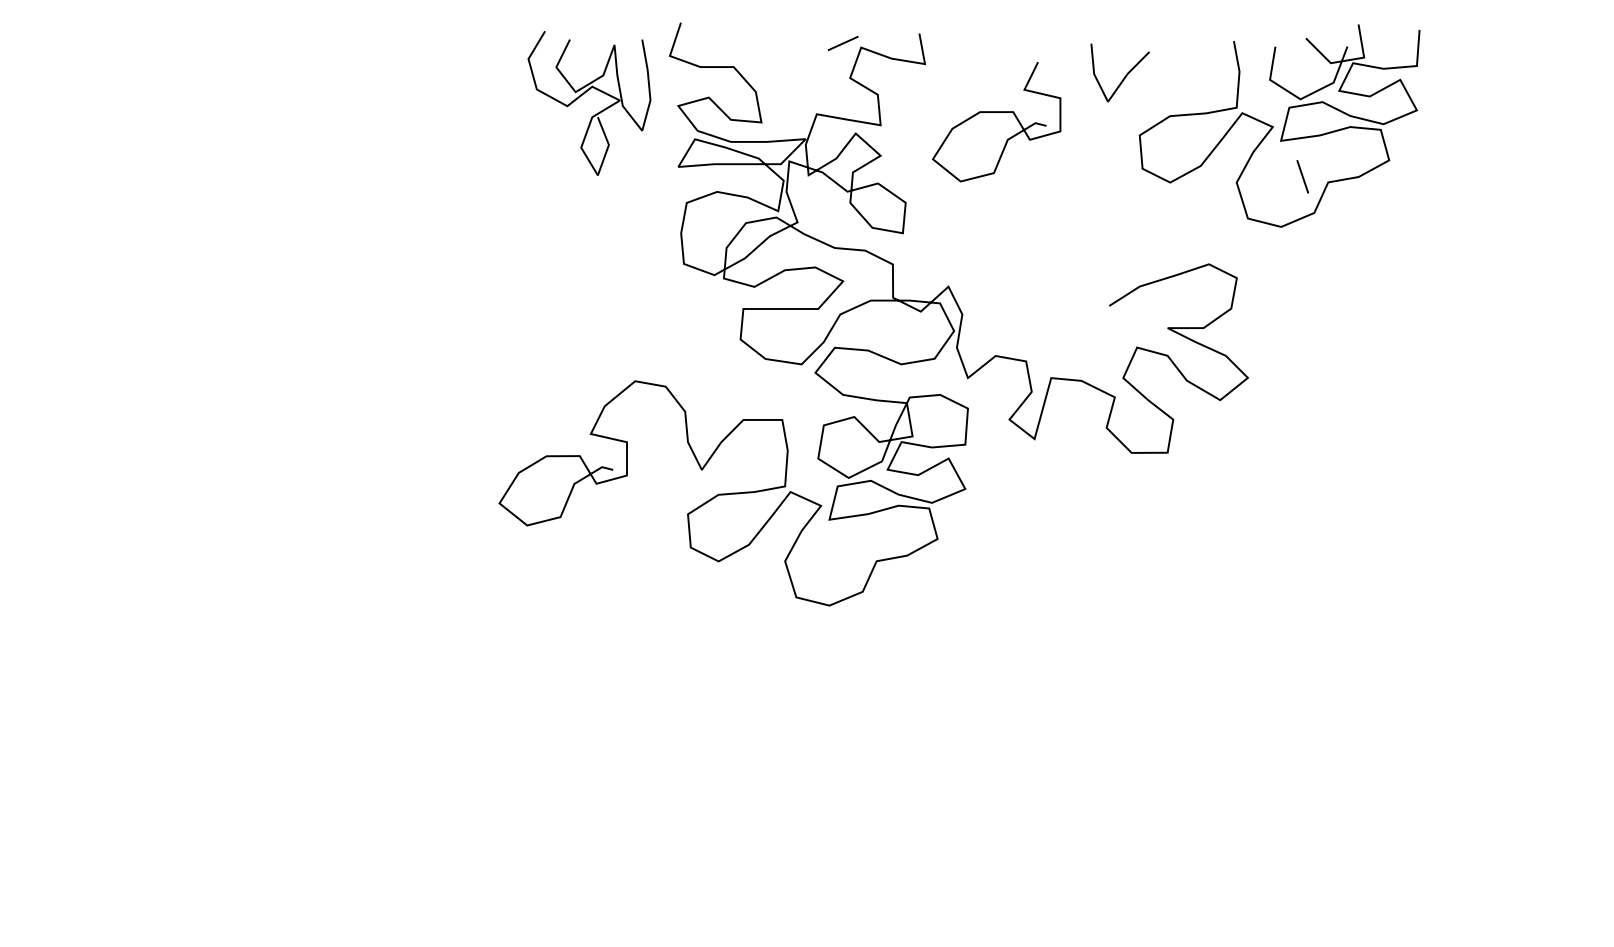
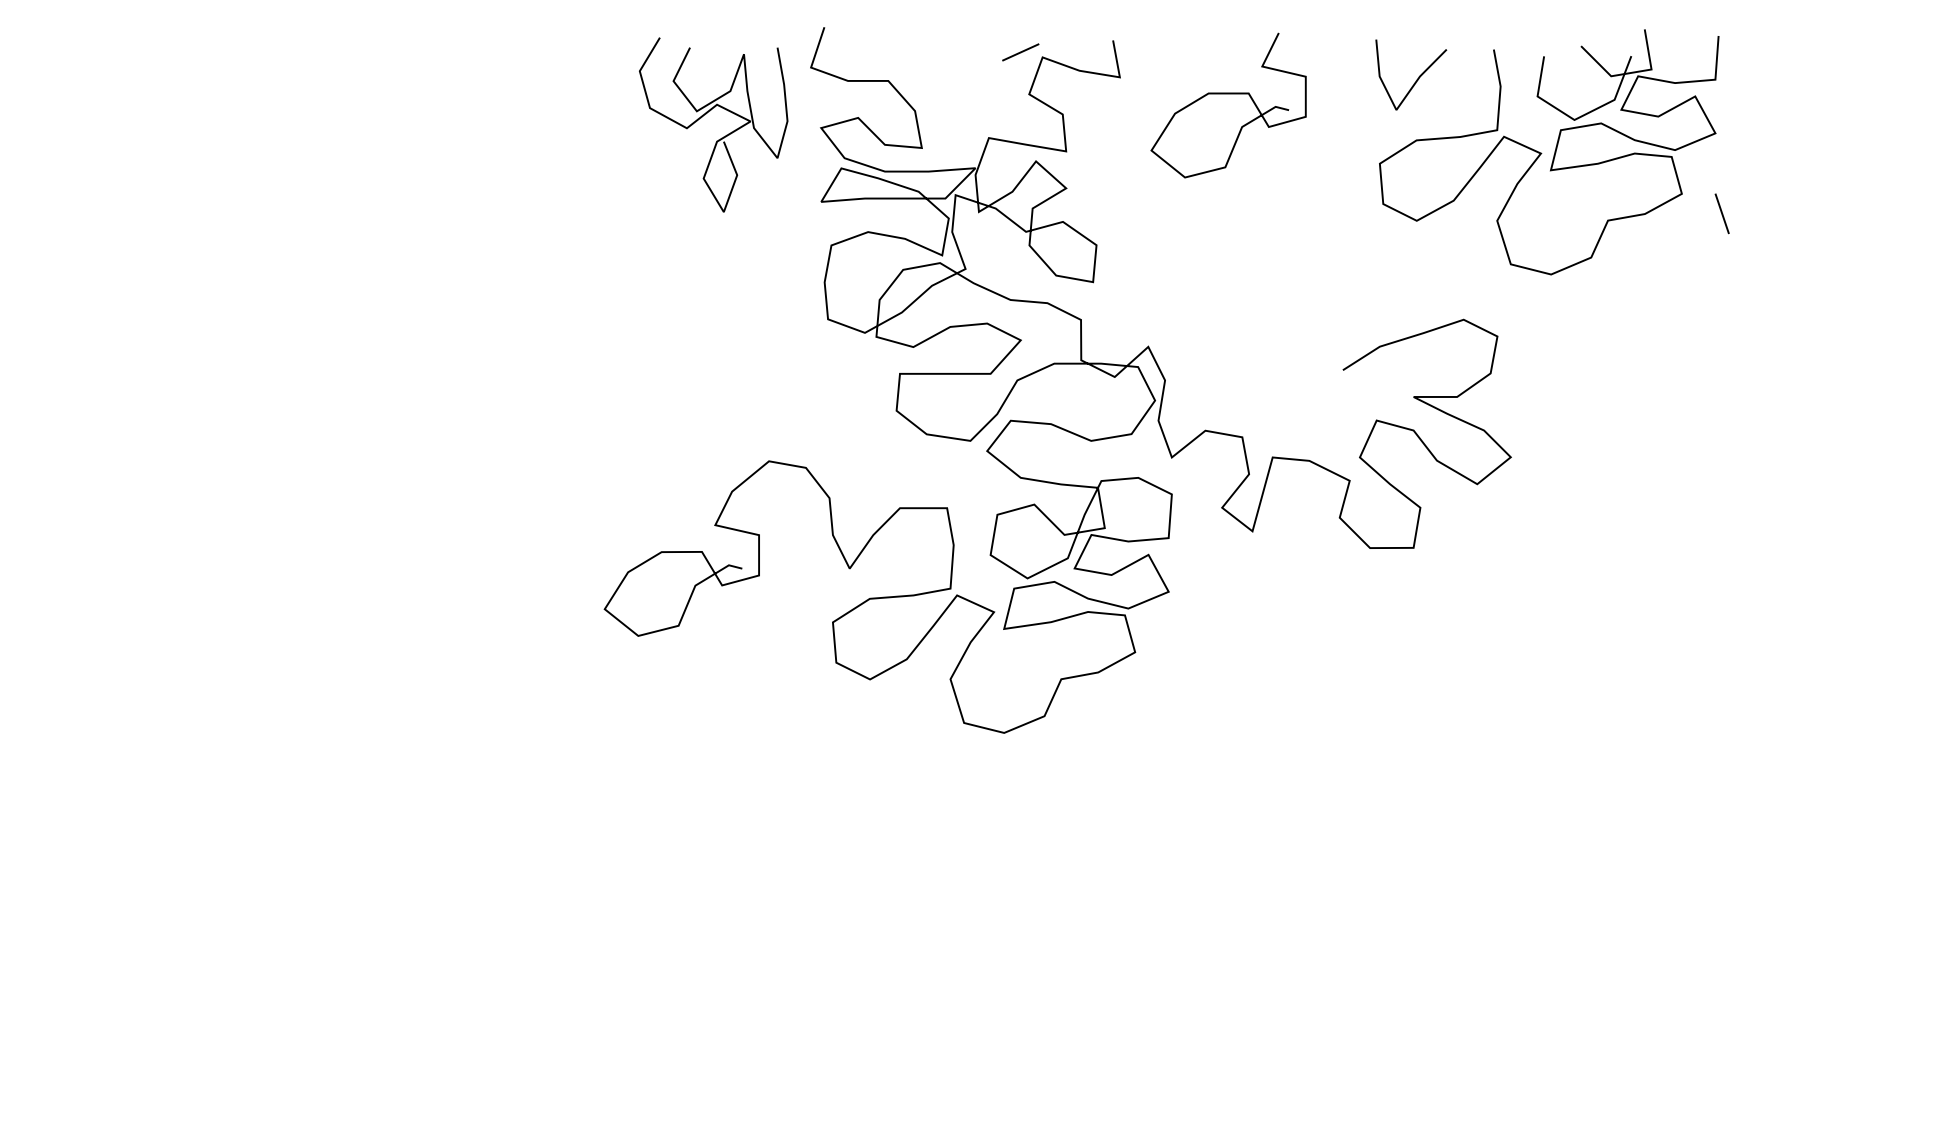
line: (1124, 76) -> (1416, 79), moved
curve: (996, 112) -> (1228, 94), moved
line: (1302, 176) -> (1721, 213), moved

